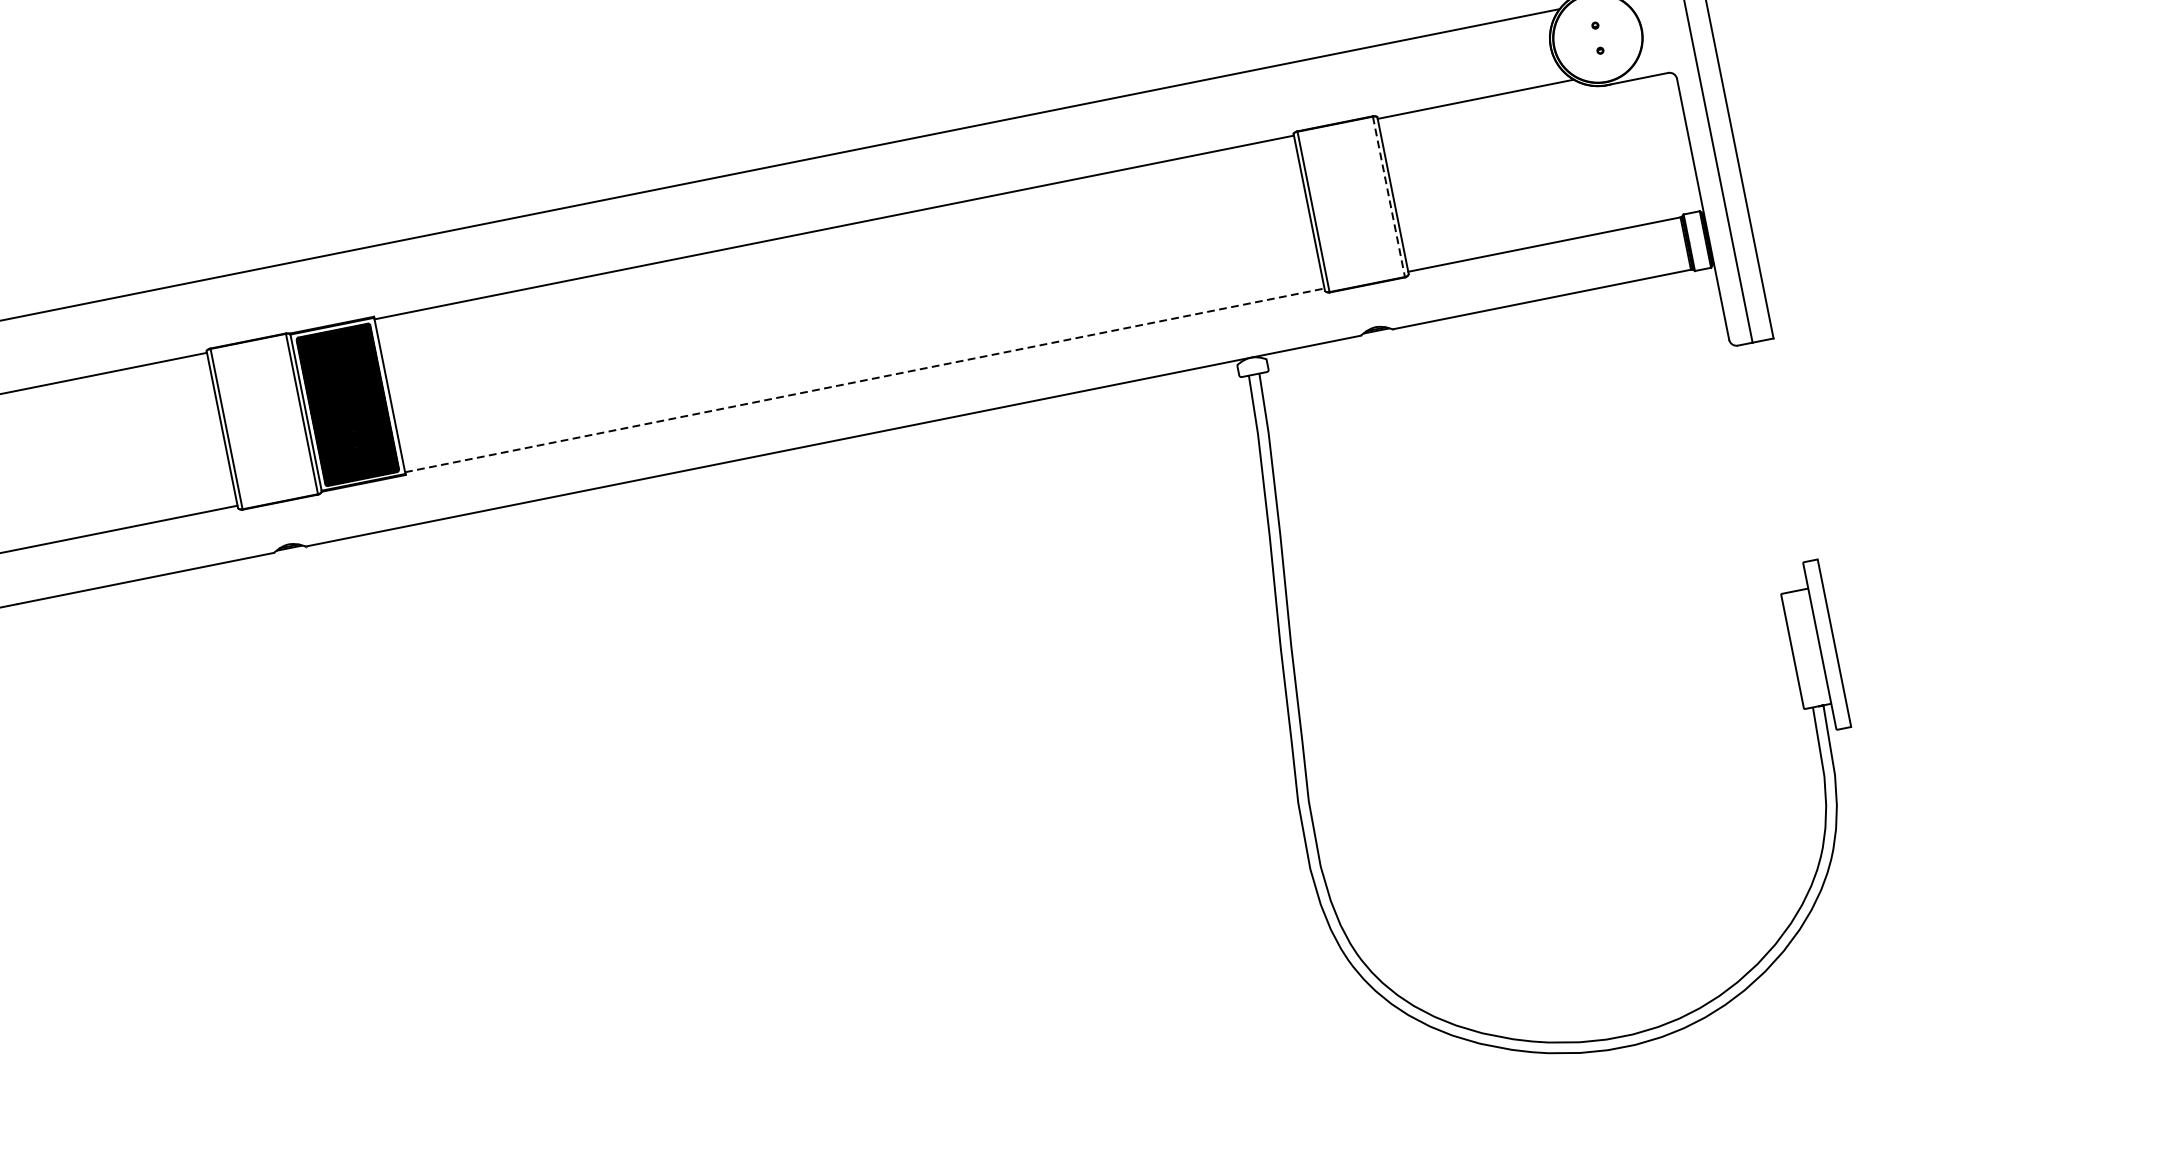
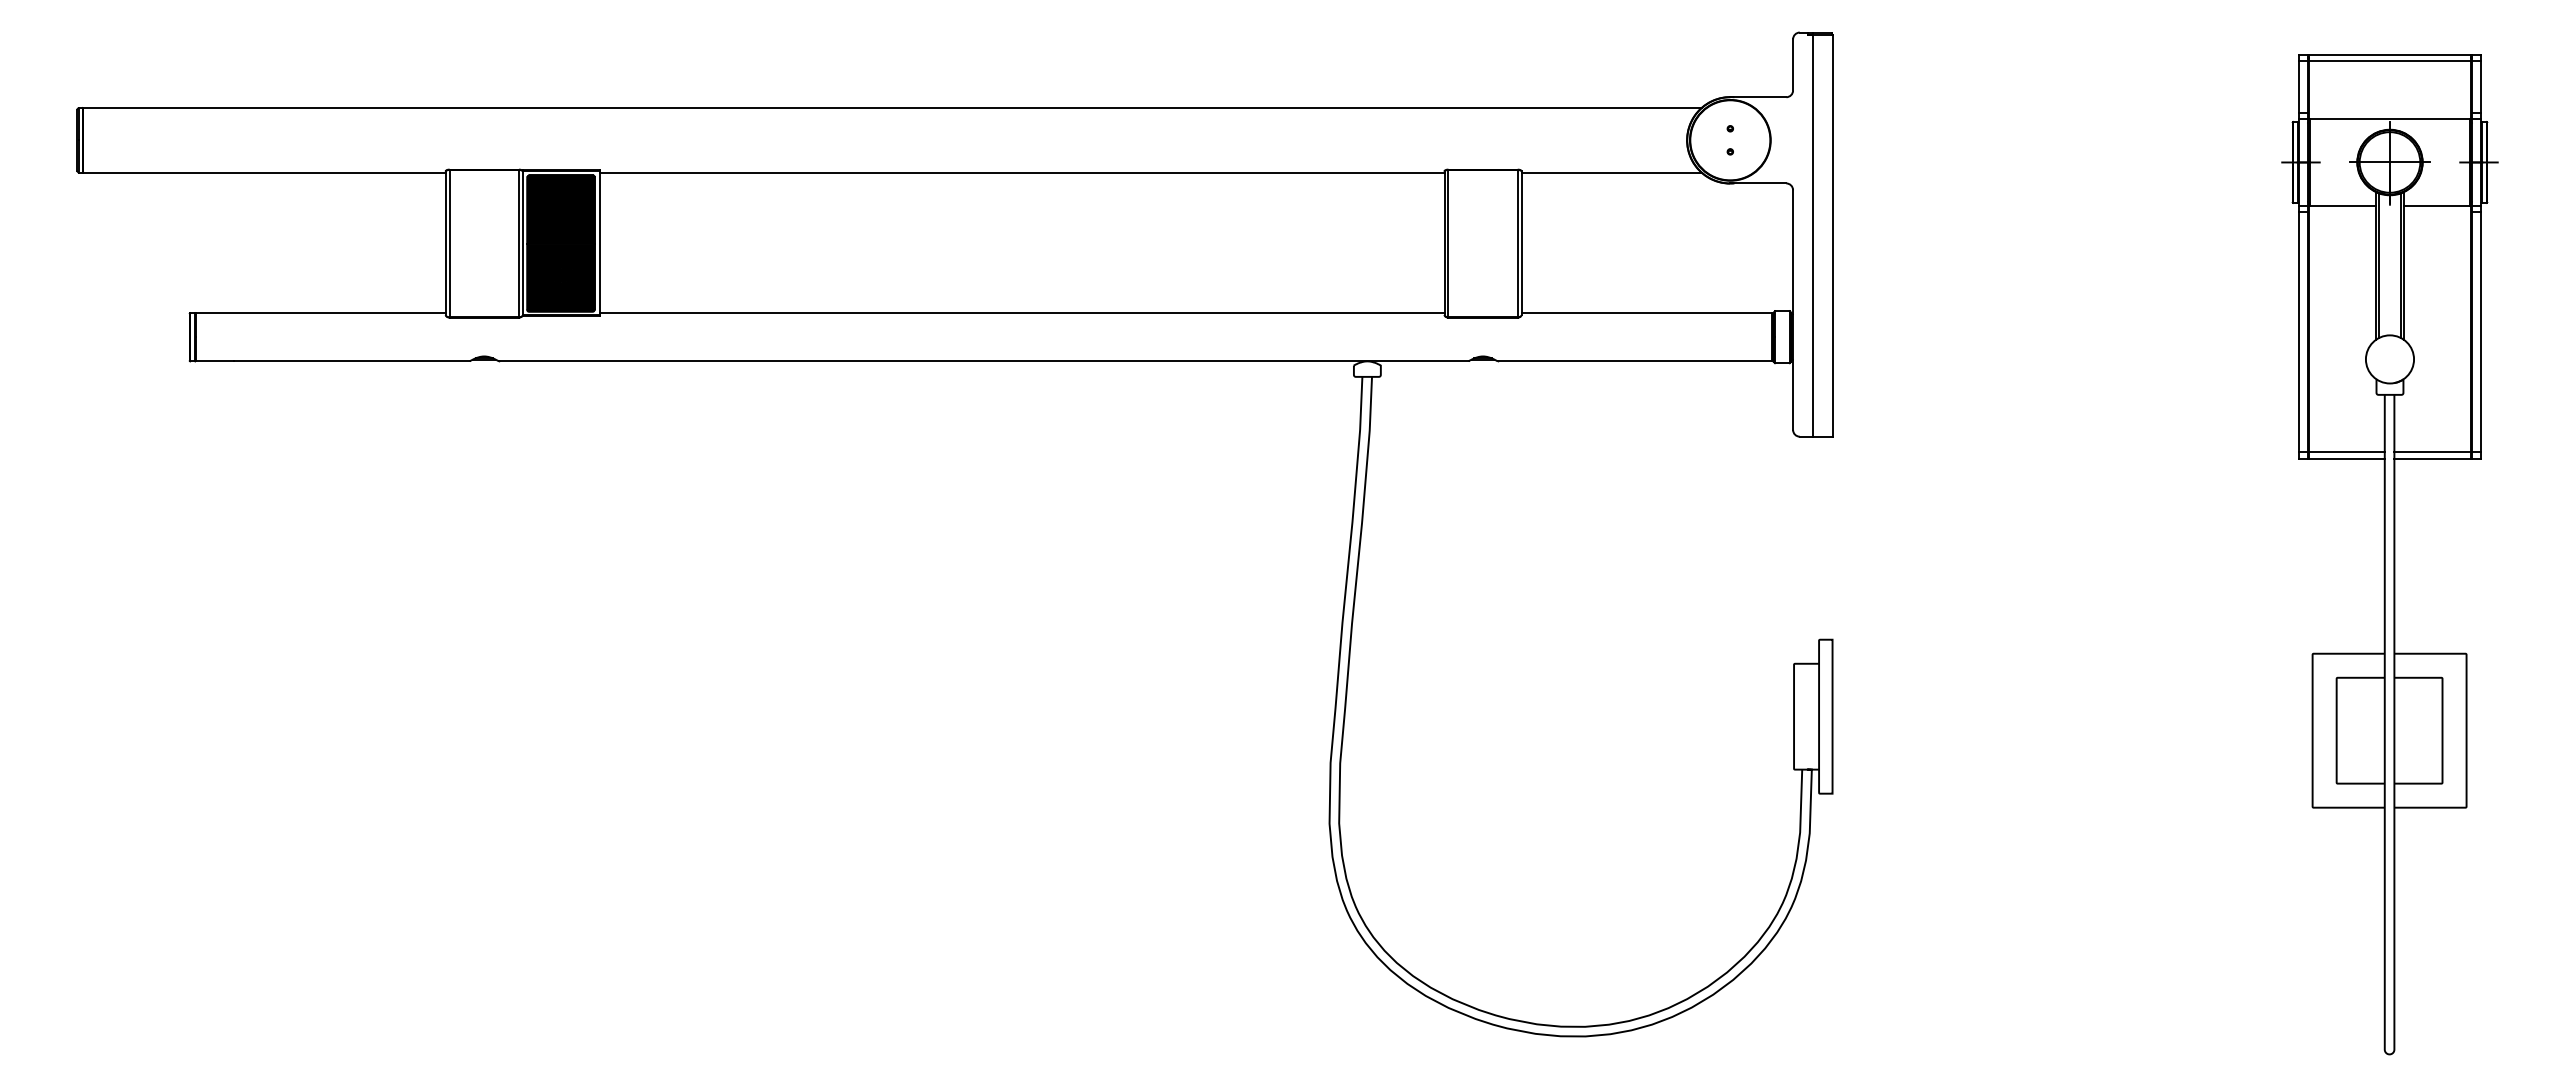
line: (1388, 196) -> (1517, 243), dashed -> solid
line: (865, 380) -> (1022, 313), dashed -> solid

